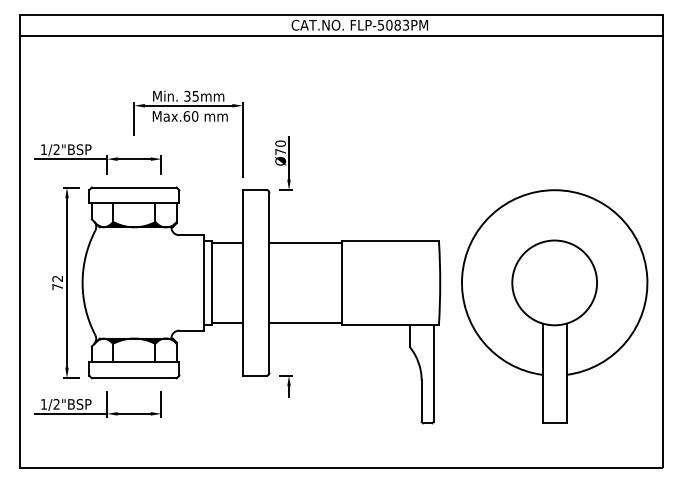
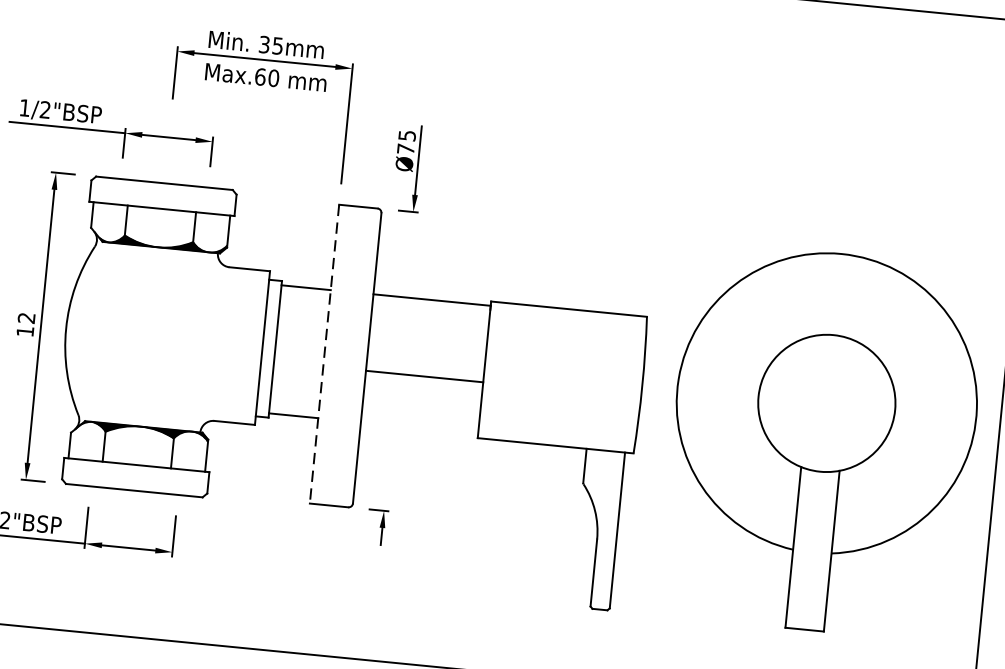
text: (280, 143) -> (407, 135), Ø70 -> Ø75
line: (242, 282) -> (323, 353), solid -> dashed
text: (57, 287) -> (24, 332), 72 -> 12
line: (305, 322) -> (424, 376), moved

